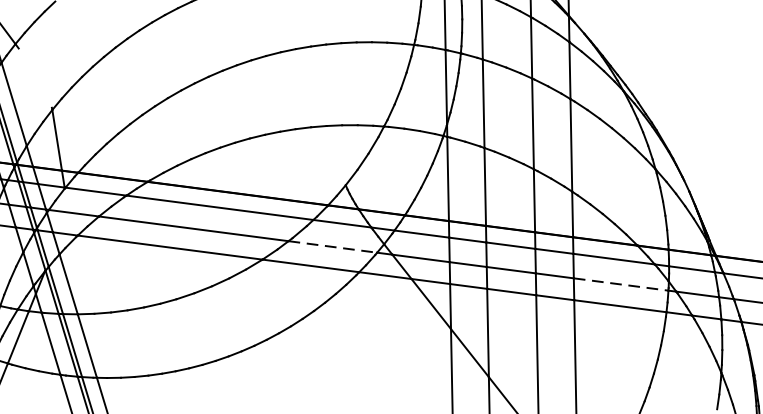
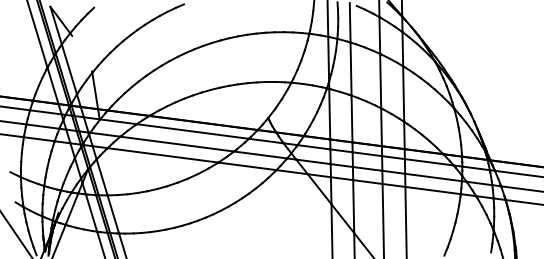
line: (332, 246) -> (260, 154), dashed -> solid
line: (621, 284) -> (433, 177), dashed -> solid

